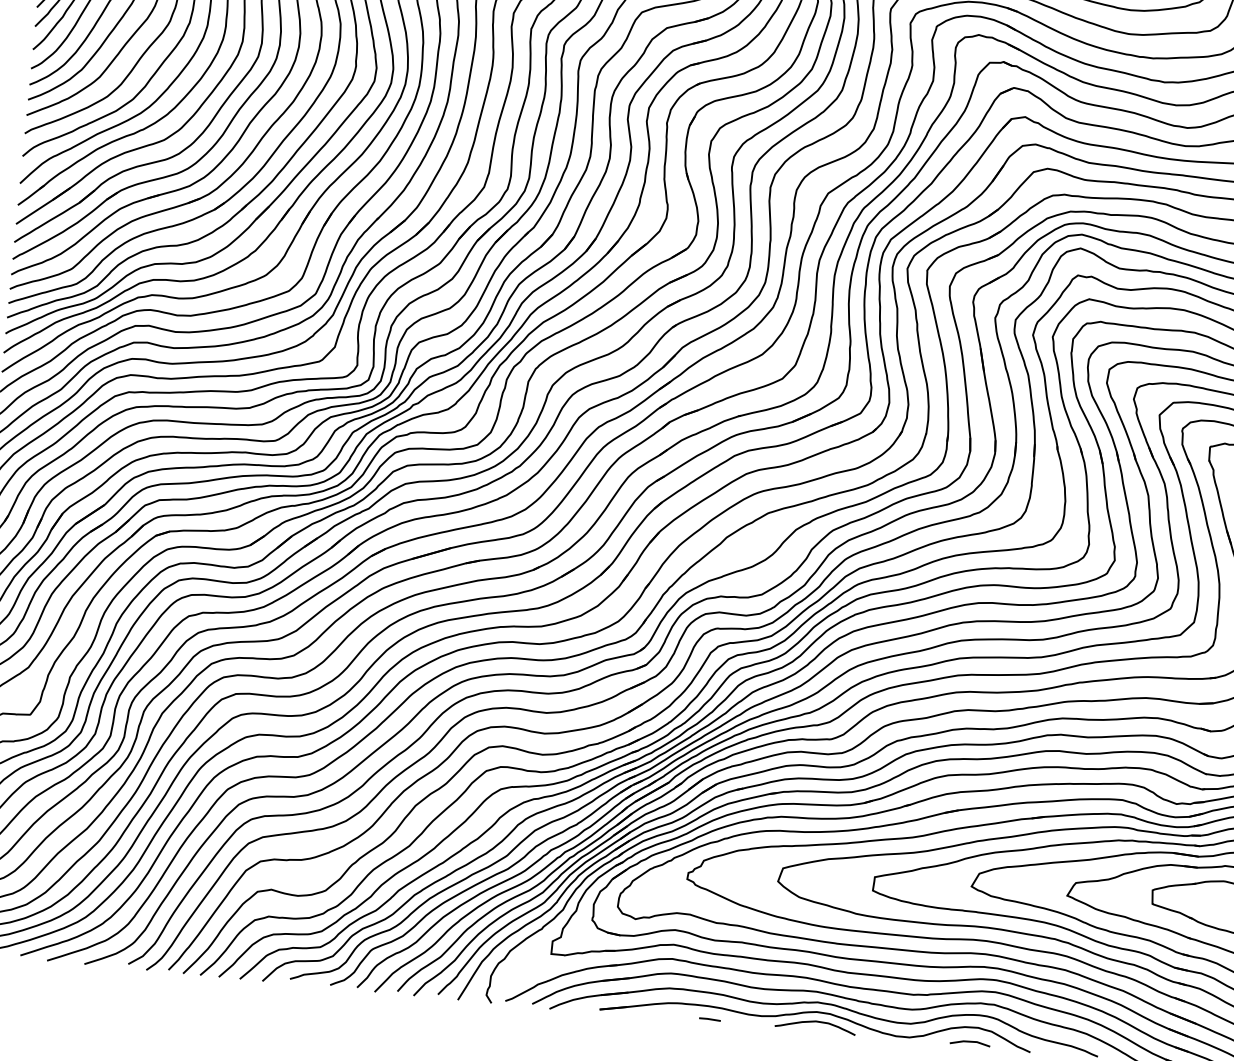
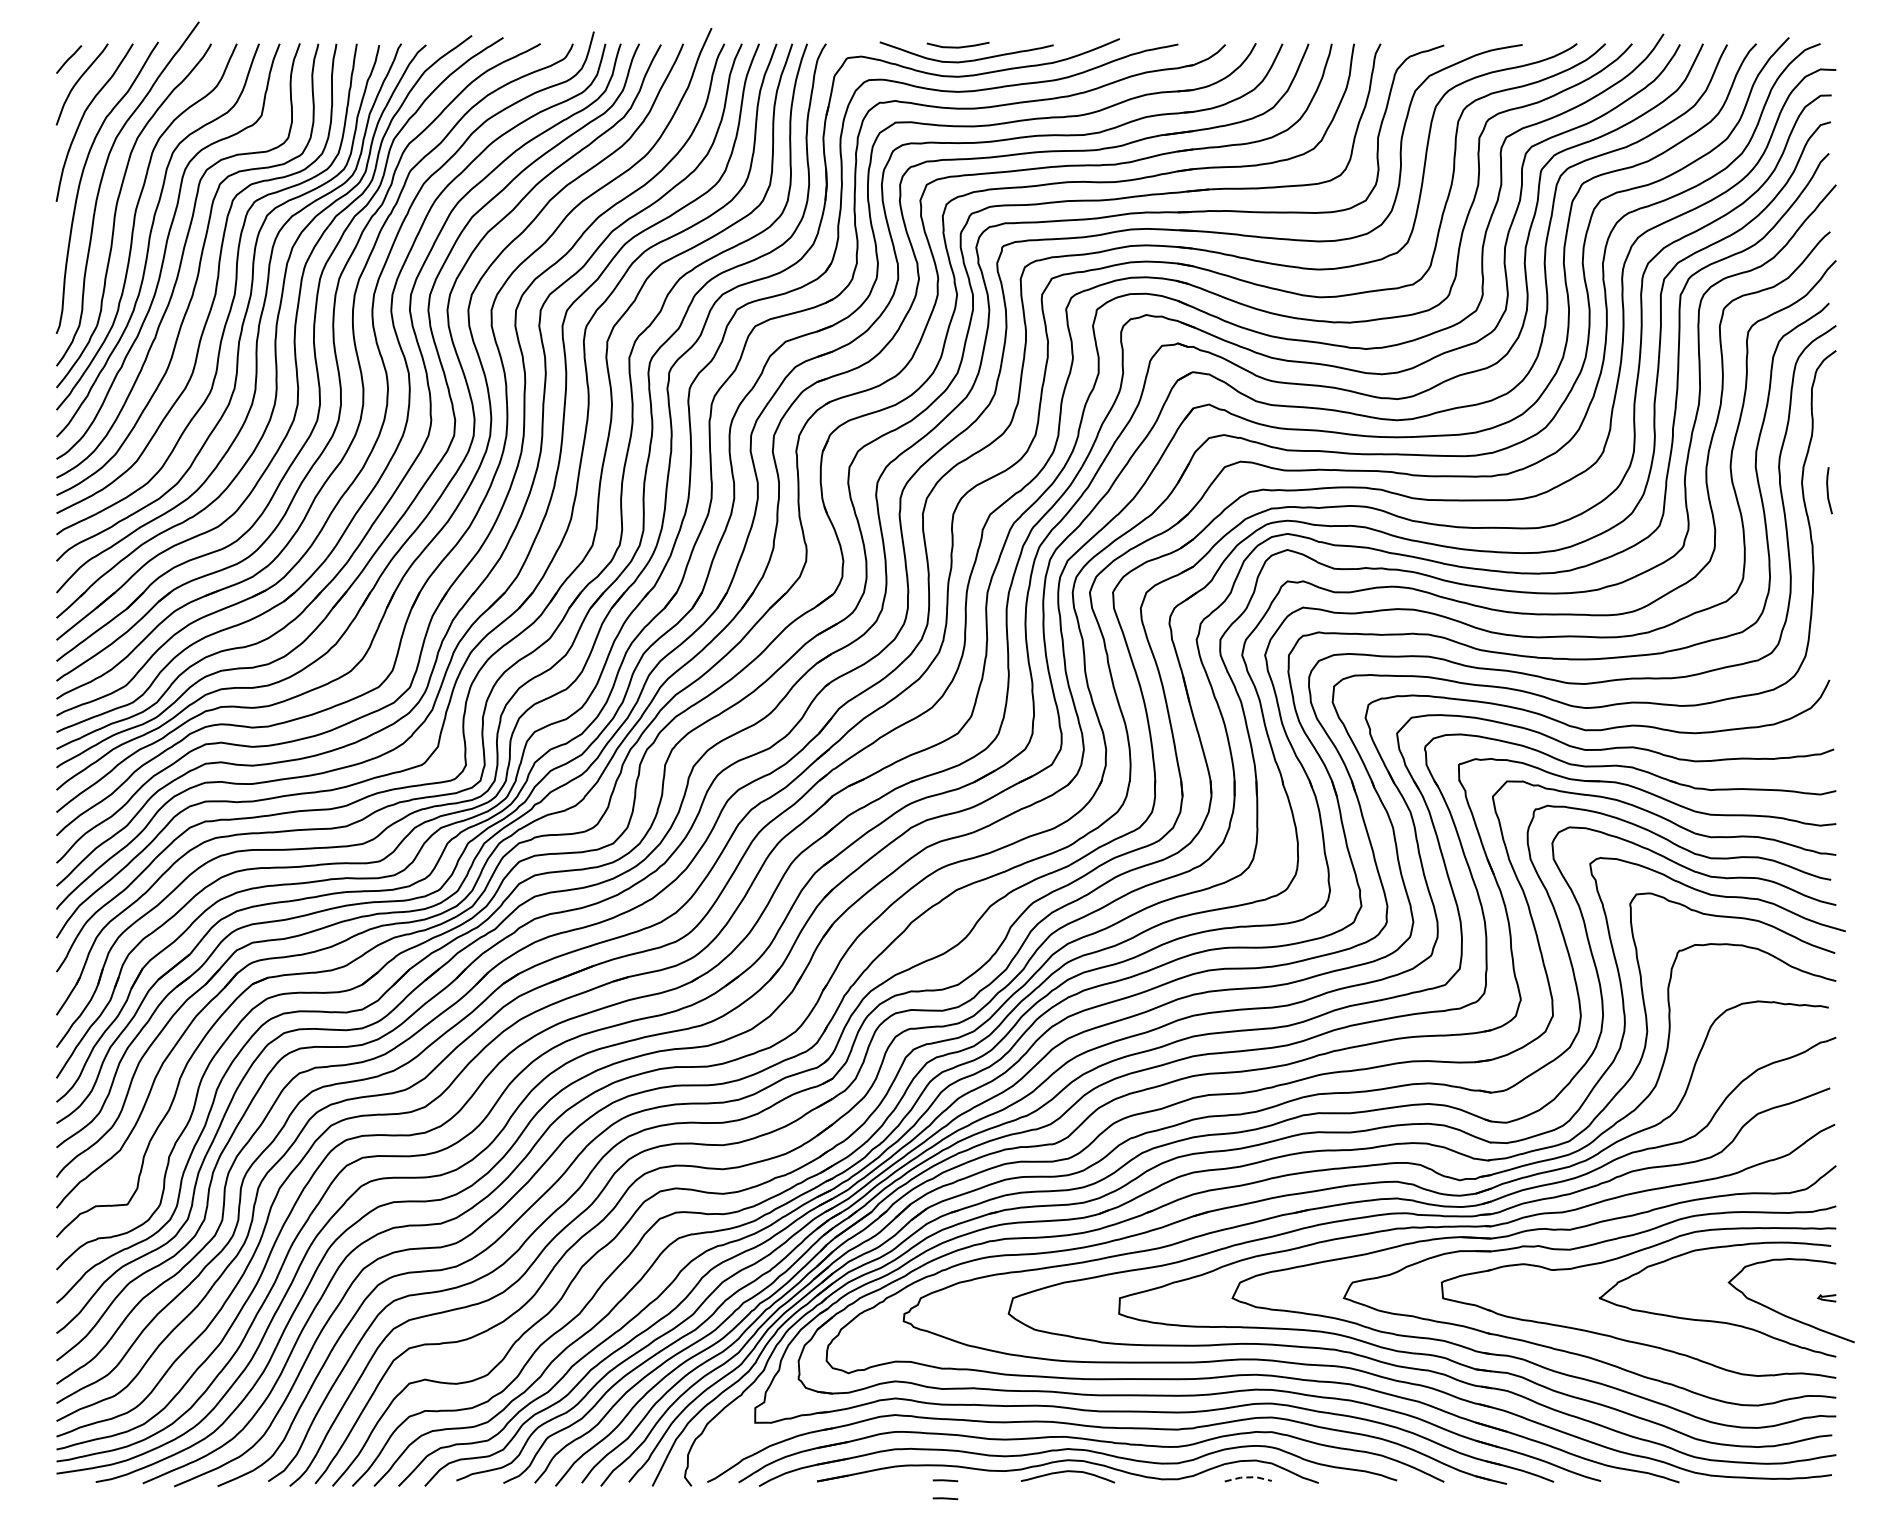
line: (708, 1034) -> (945, 1498), added
line: (970, 1041) -> (1248, 1477), solid -> dashed

